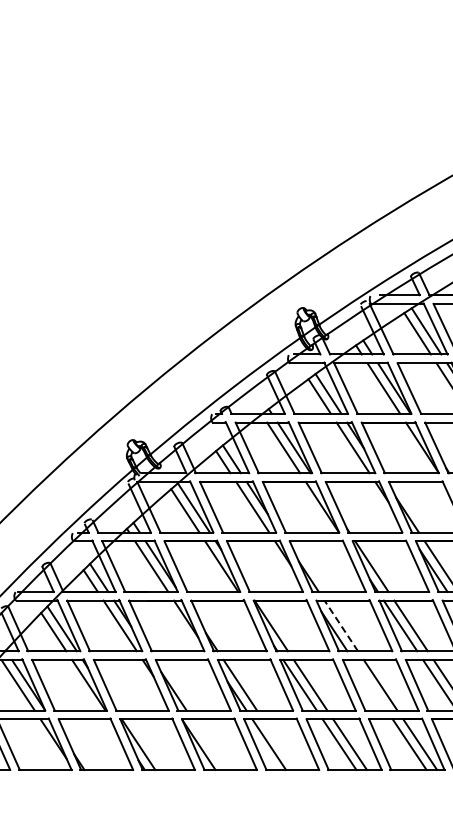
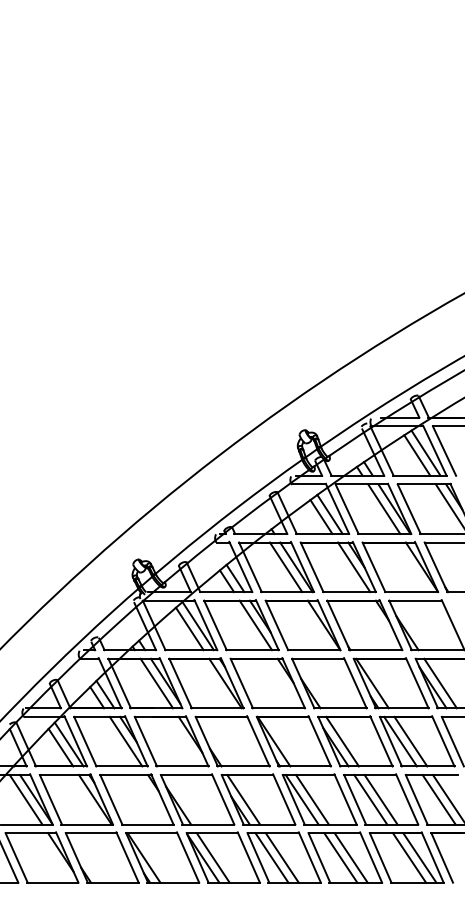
line: (341, 625) -> (342, 741), dashed -> solid
line: (369, 684) -> (370, 799), added
line: (208, 744) -> (212, 857), added
line: (278, 744) -> (281, 857), added

